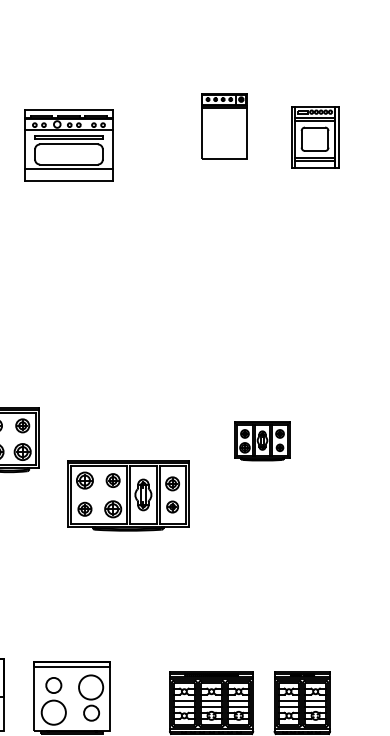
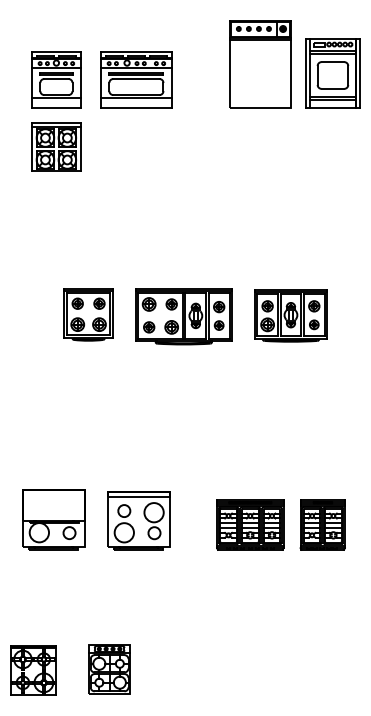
part: (224, 126) -> (260, 64), size x1.67
part: (314, 137) -> (332, 73), size x1.43
part: (261, 440) -> (290, 315), size x1.67
part: (127, 495) -> (183, 316), moved

